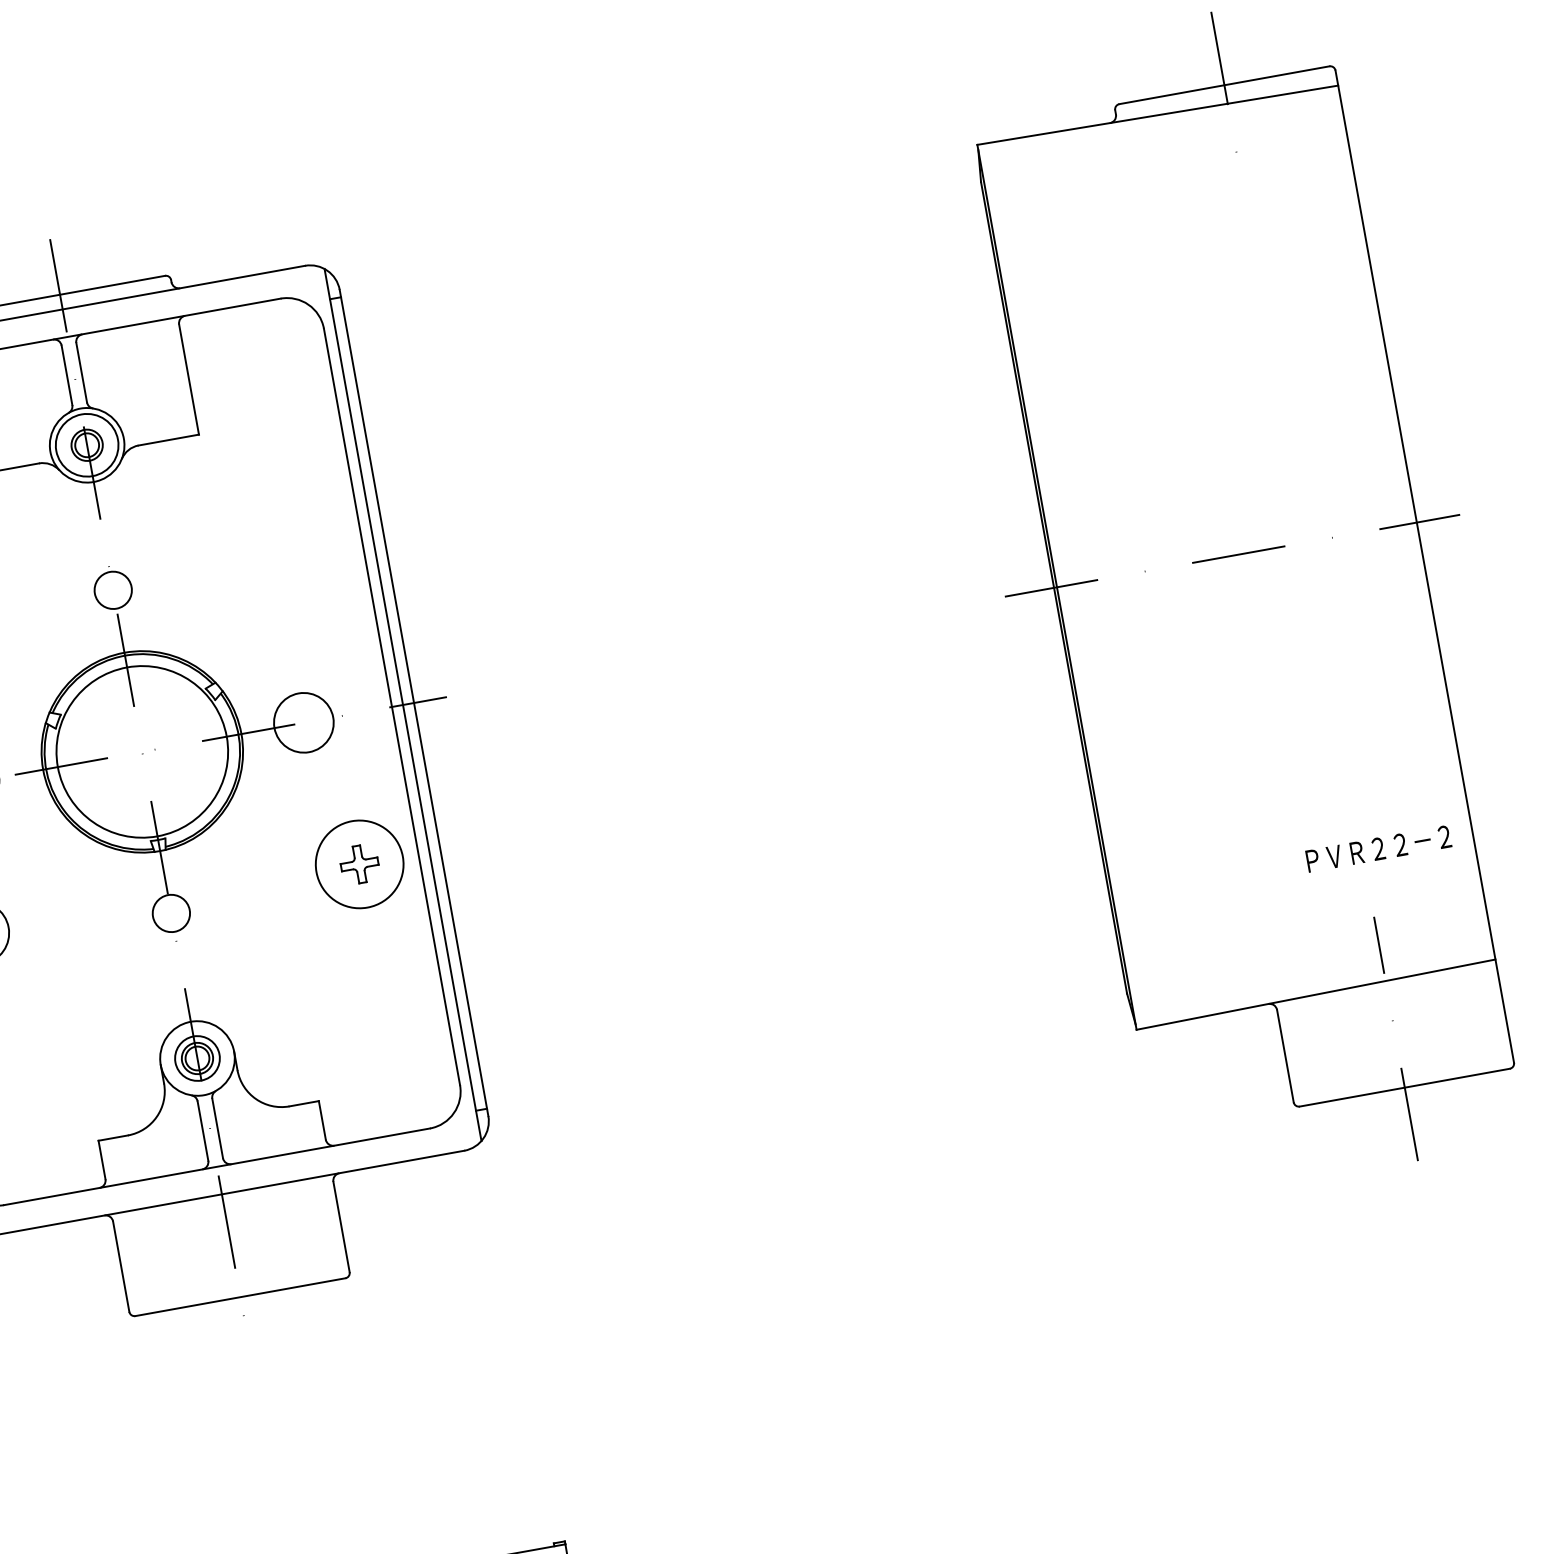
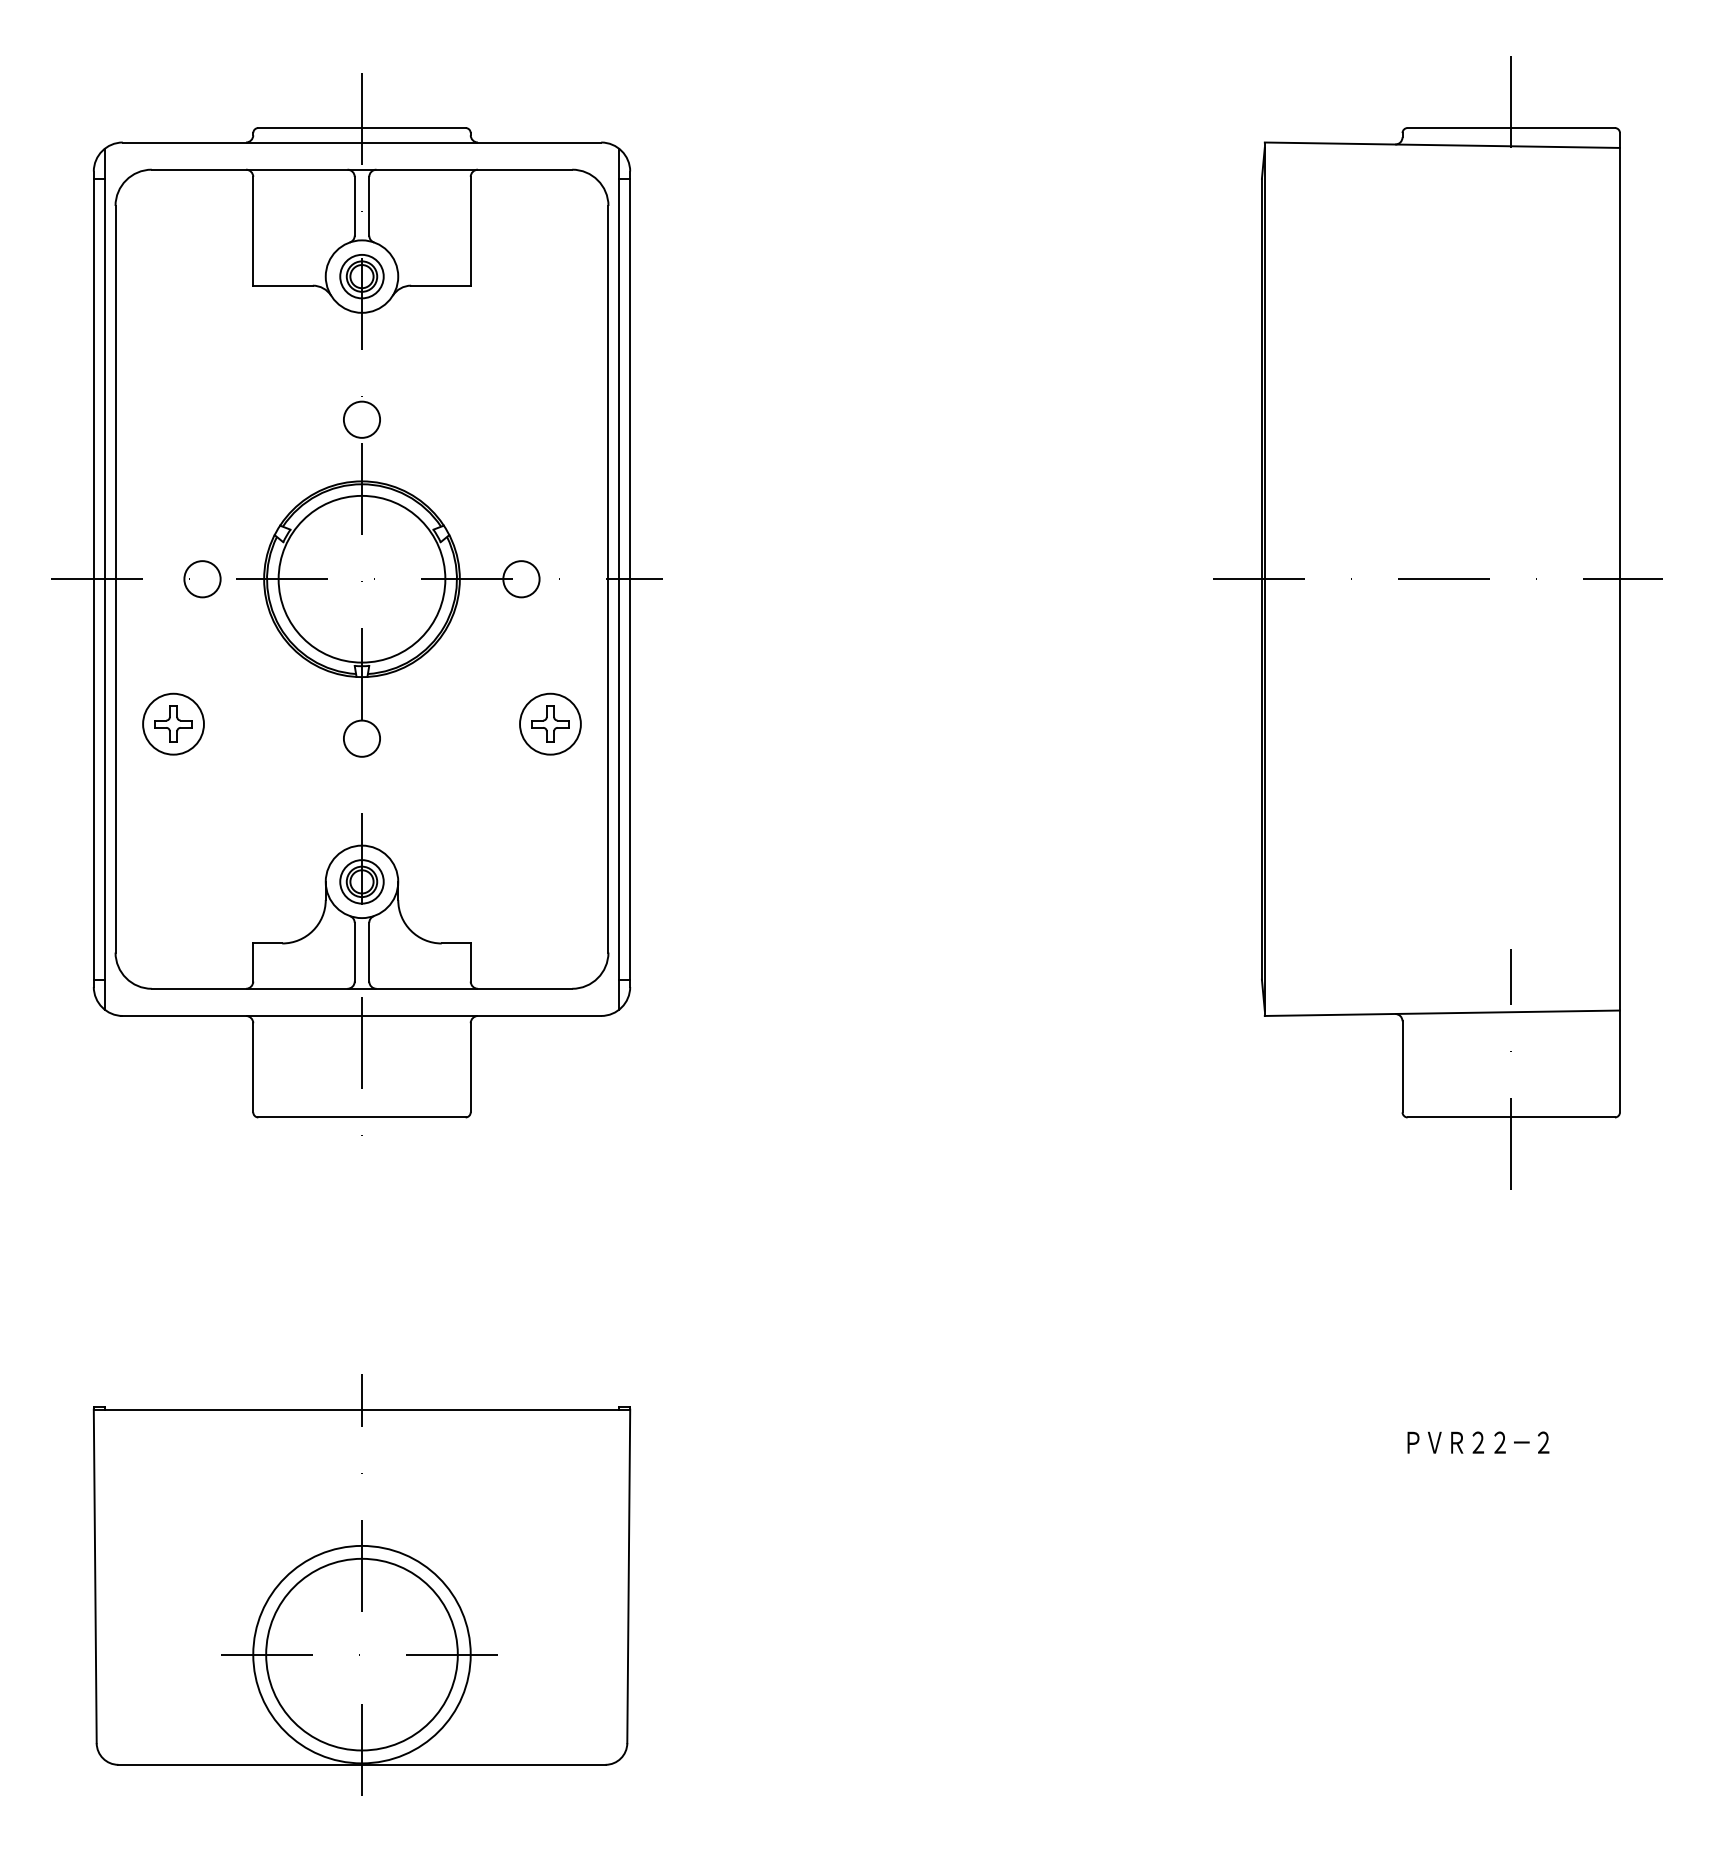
circle: (86, 445) -> (361, 276), size x0.71
circle: (303, 723) -> (521, 579), size x0.62
text: (1378, 848) -> (1478, 1442), moved
circle: (359, 863) -> (550, 723), size x0.71

